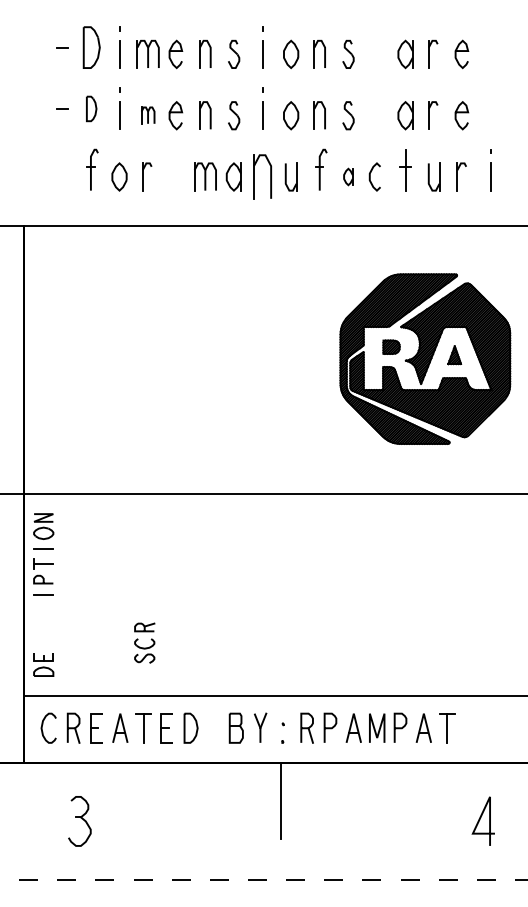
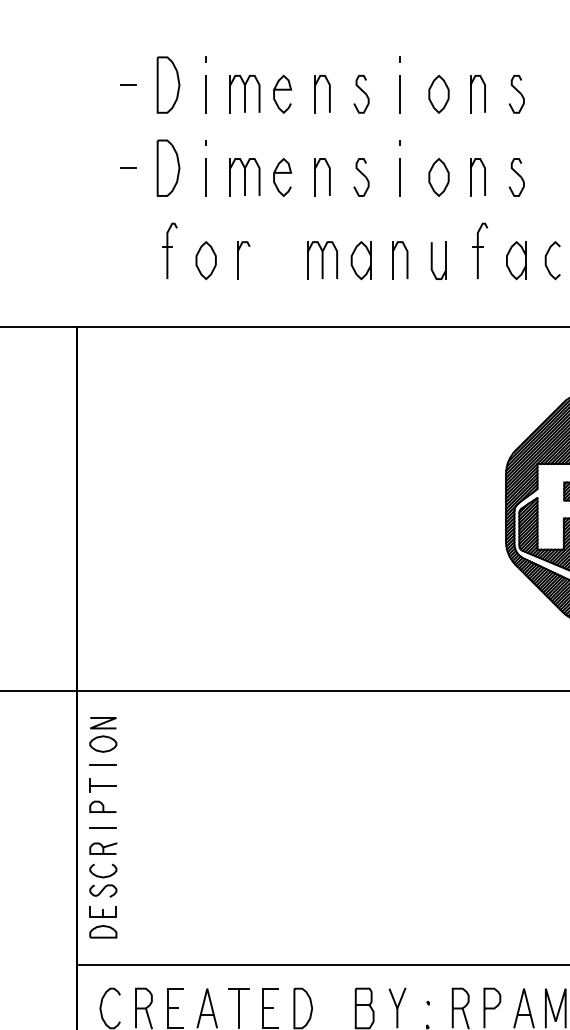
part: (91, 108) -> (168, 167), size x1.67
part: (147, 115) -> (244, 177), size x1.67
part: (262, 176) -> (400, 259), size x0.62
part: (348, 176) -> (516, 259), size x1.67
part: (144, 642) -> (103, 869), moved

